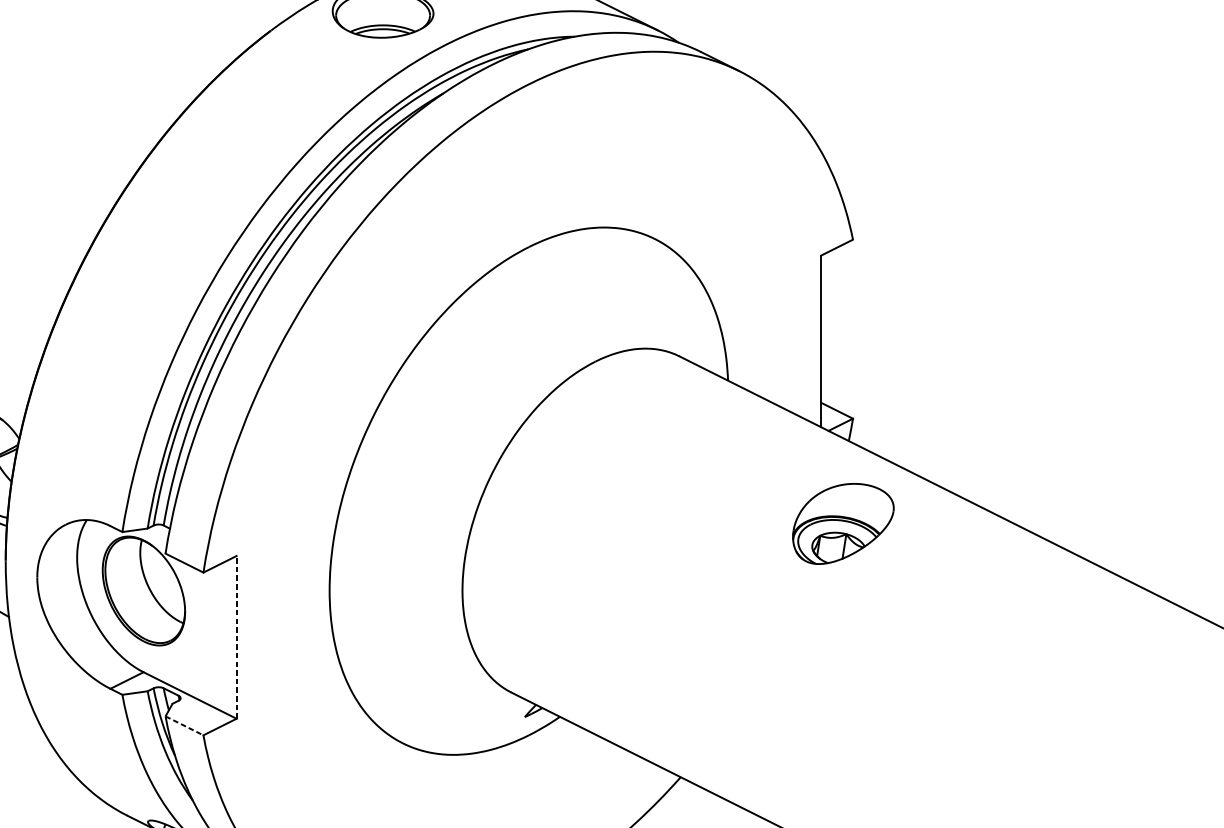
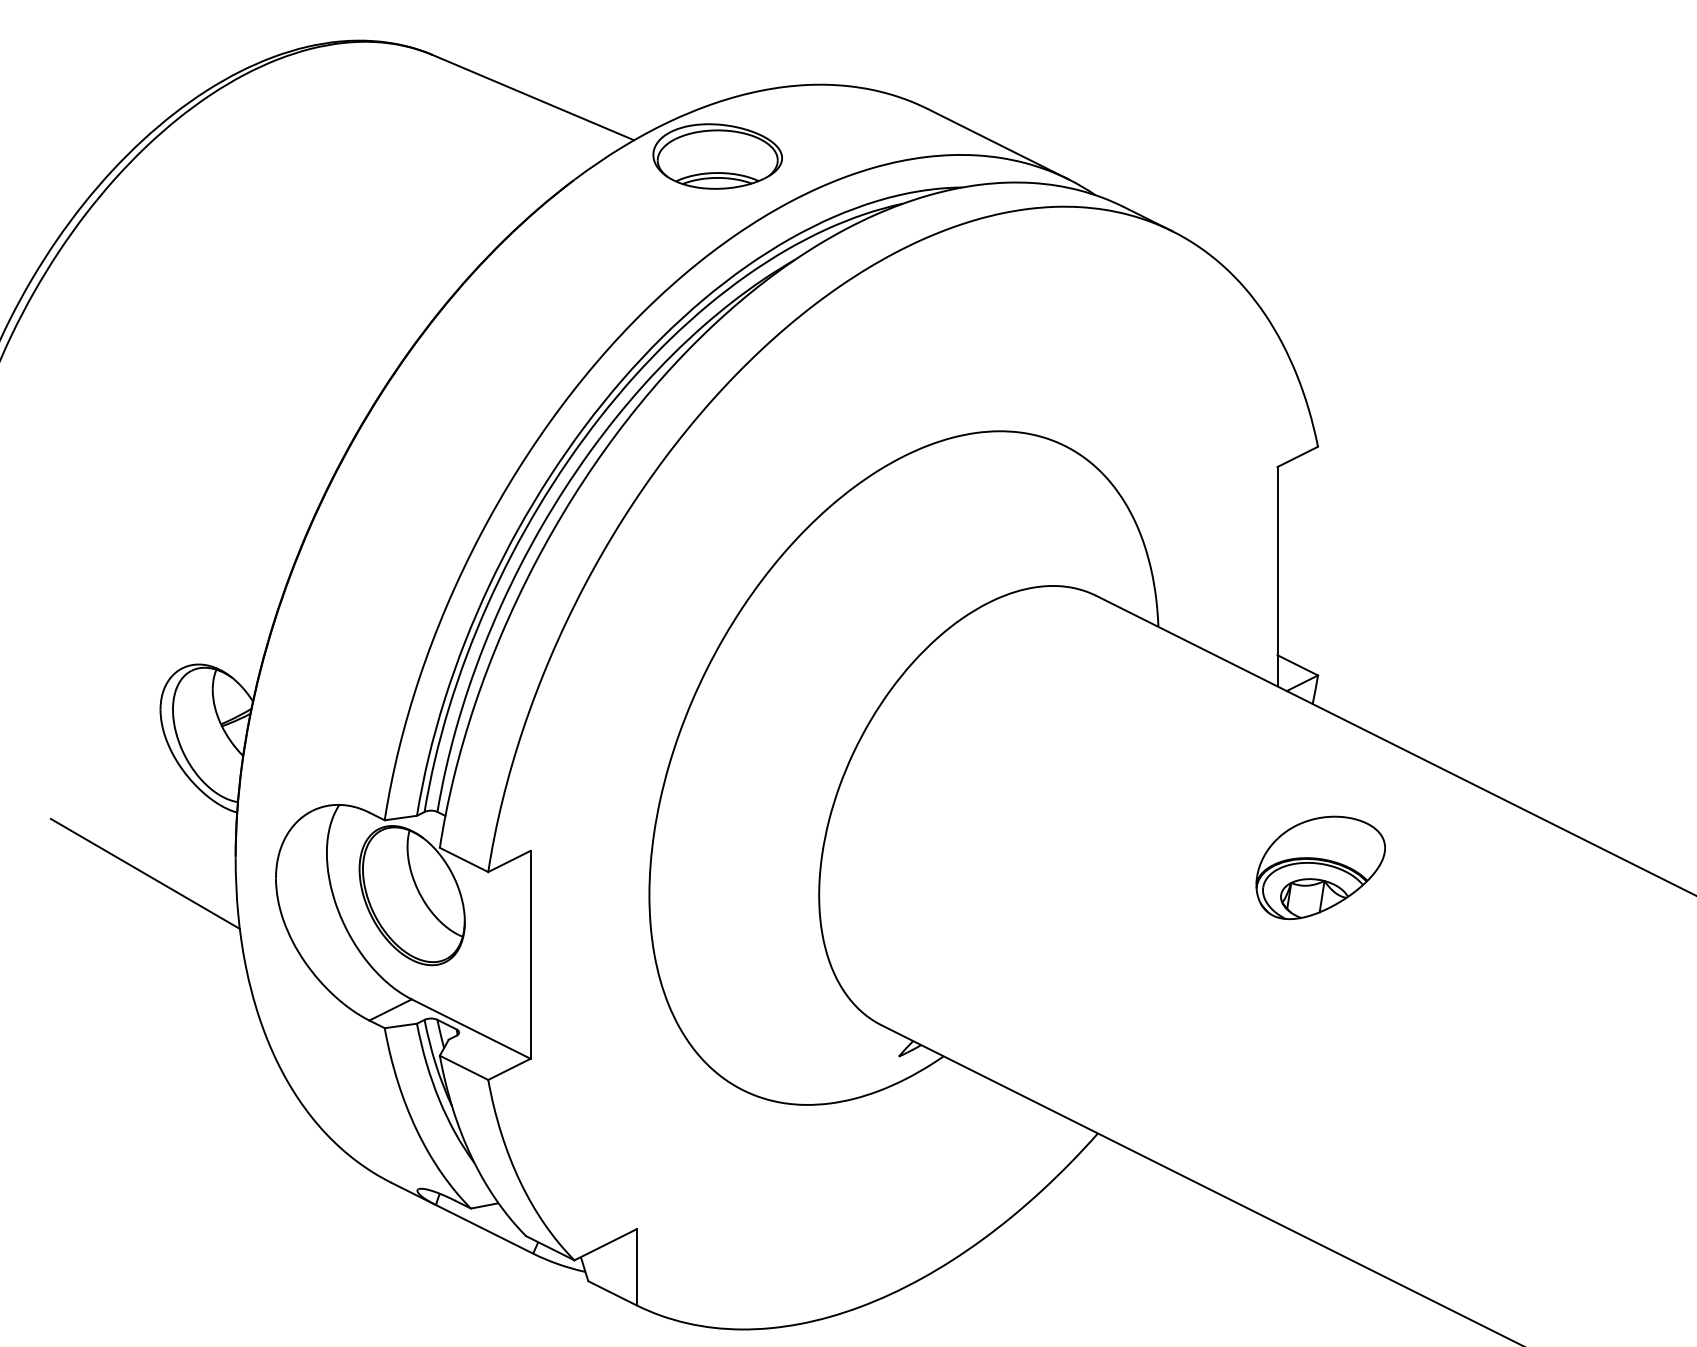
part: (843, 523) -> (1320, 867), moved
line: (236, 637) -> (530, 954), dashed -> solid
line: (184, 726) -> (464, 1068), dashed -> solid

